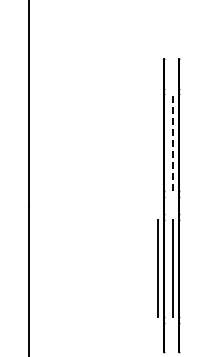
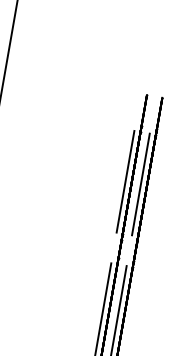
line: (158, 142) -> (125, 181), added
line: (172, 142) -> (140, 184), dashed -> solid

